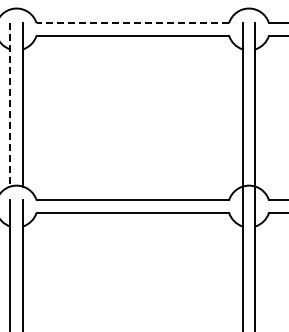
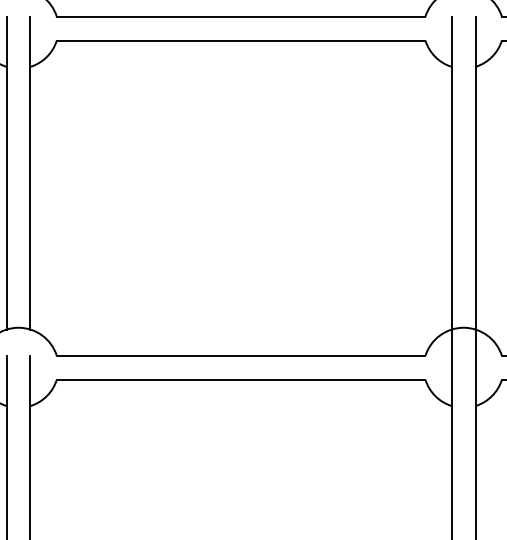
line: (132, 23) -> (240, 17), dashed -> solid
line: (10, 104) -> (6, 172), dashed -> solid

